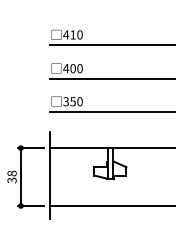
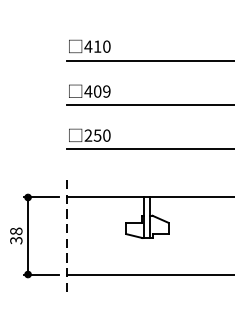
text: (79, 68) -> (106, 91), 400 -> 409
text: (65, 102) -> (87, 136), 350 -> 250
line: (50, 175) -> (67, 233), solid -> dashed

